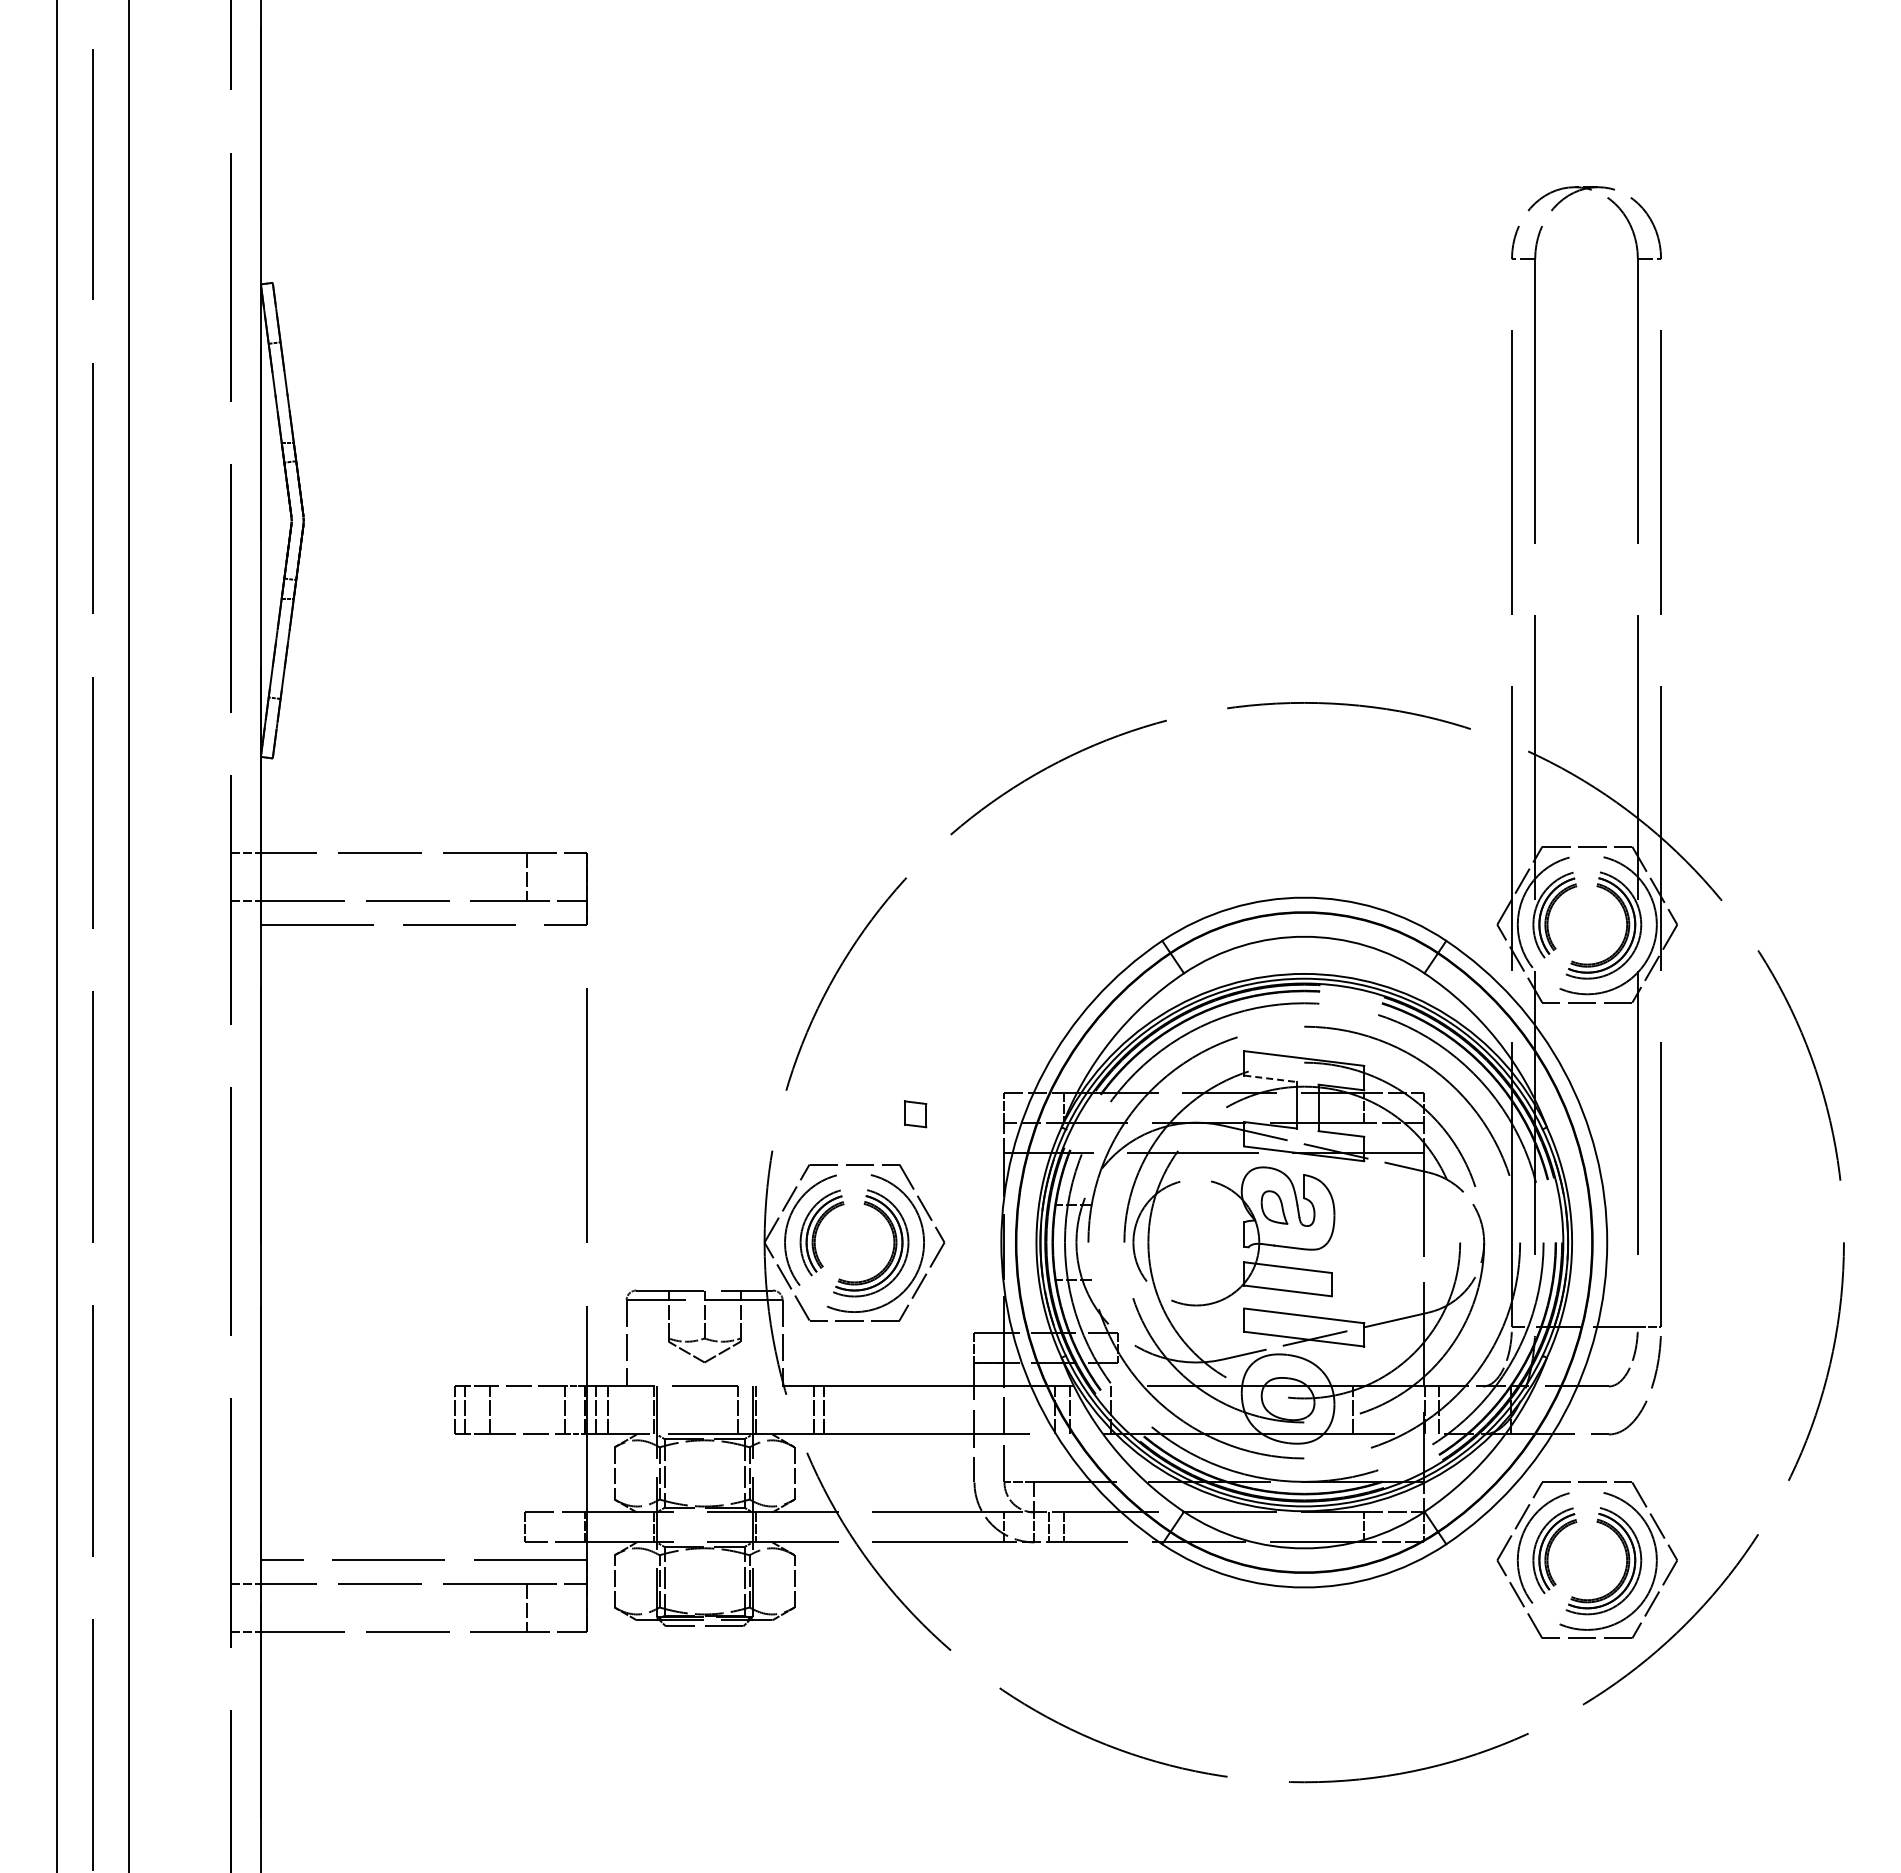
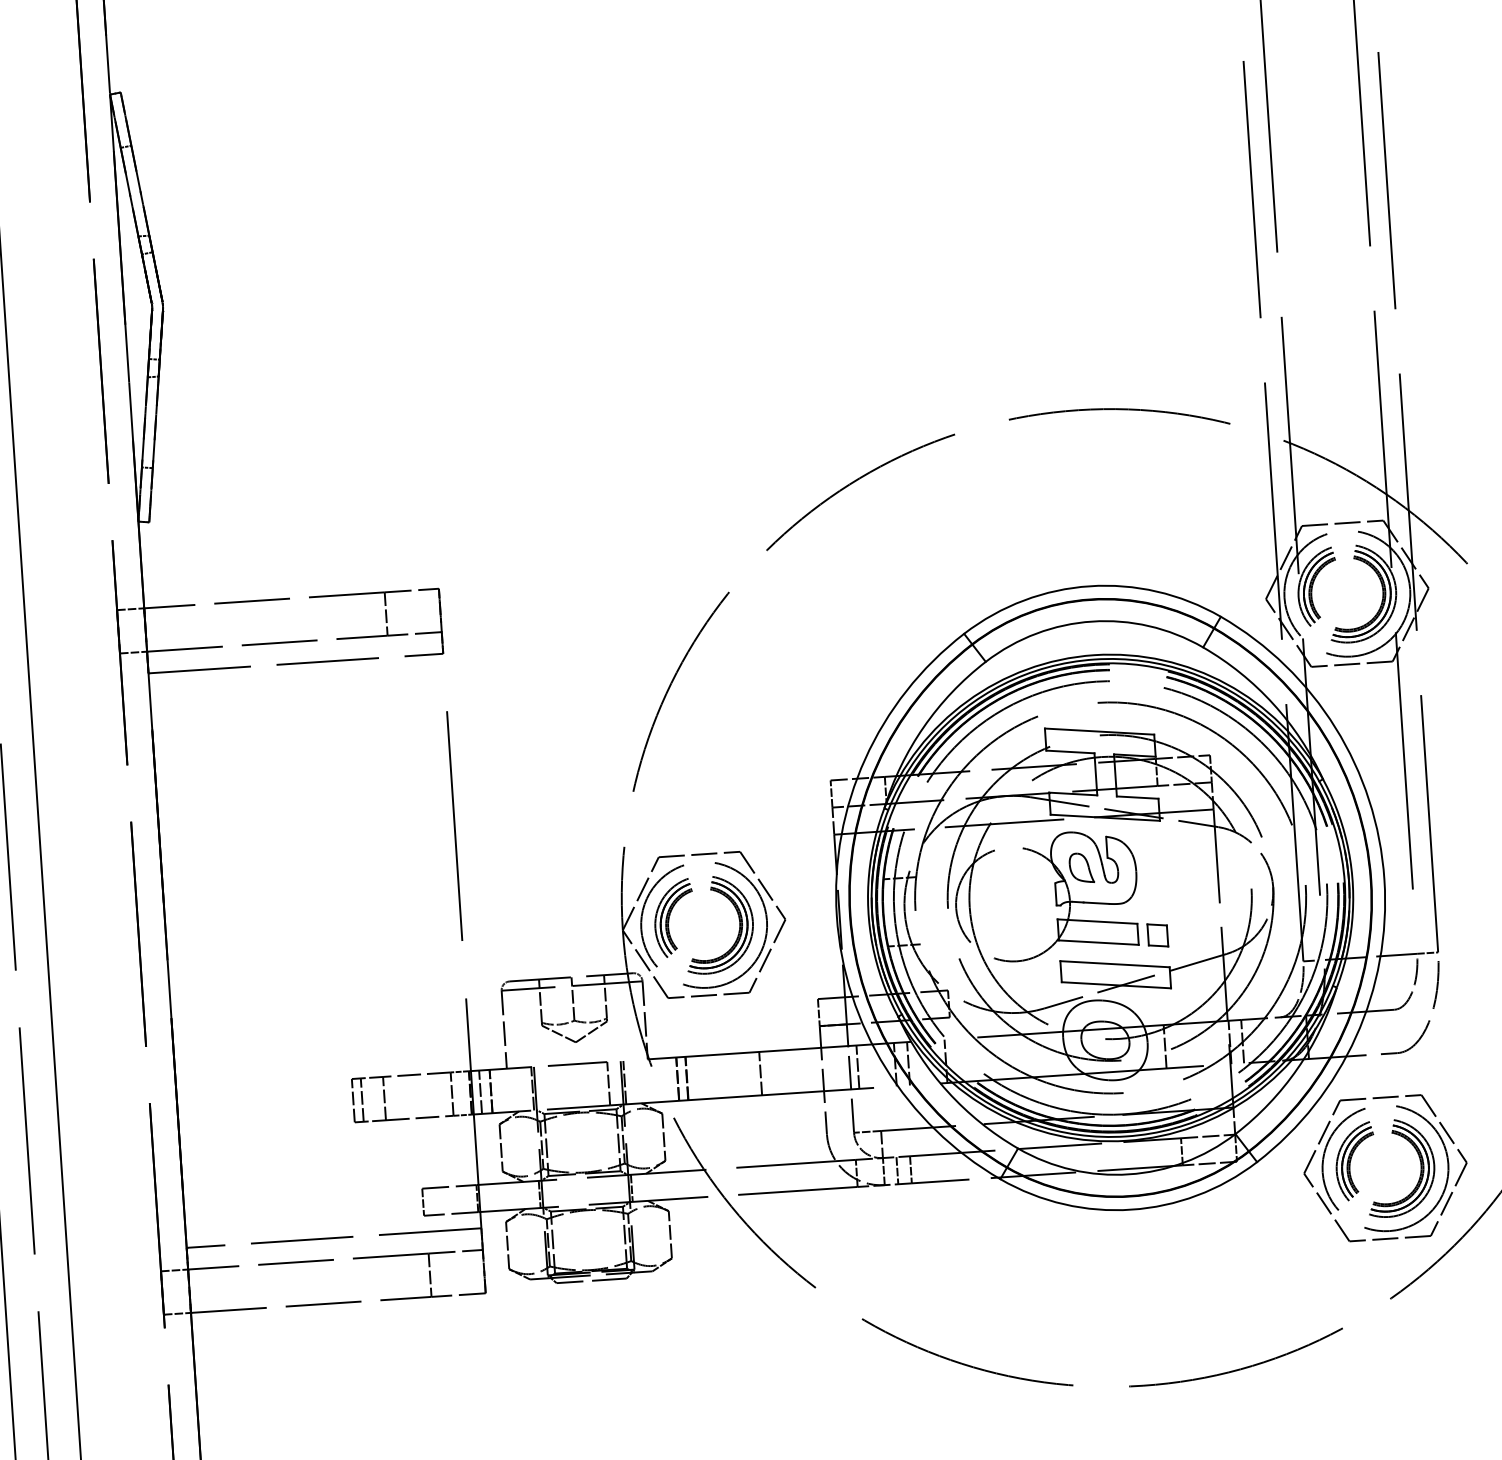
line: (1270, 1078) -> (1070, 751), dashed -> solid
part: (915, 1114) -> (1157, 935), moved
line: (905, 1410) -> (760, 1073), added
line: (1013, 1410) -> (857, 1067), added

